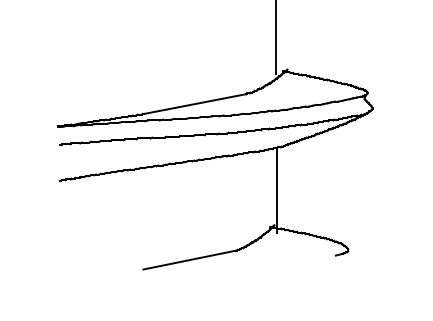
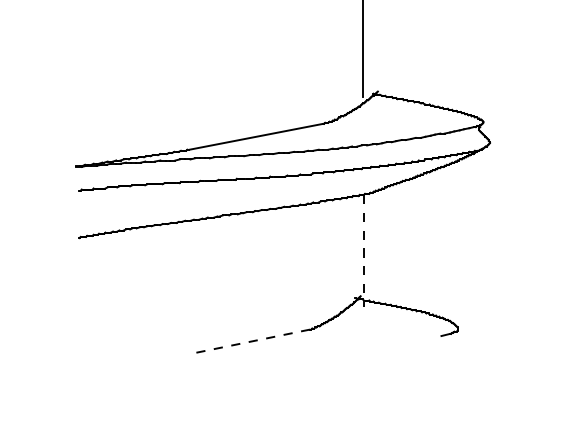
line: (276, 190) -> (363, 250), solid -> dashed
line: (189, 260) -> (248, 342), solid -> dashed

